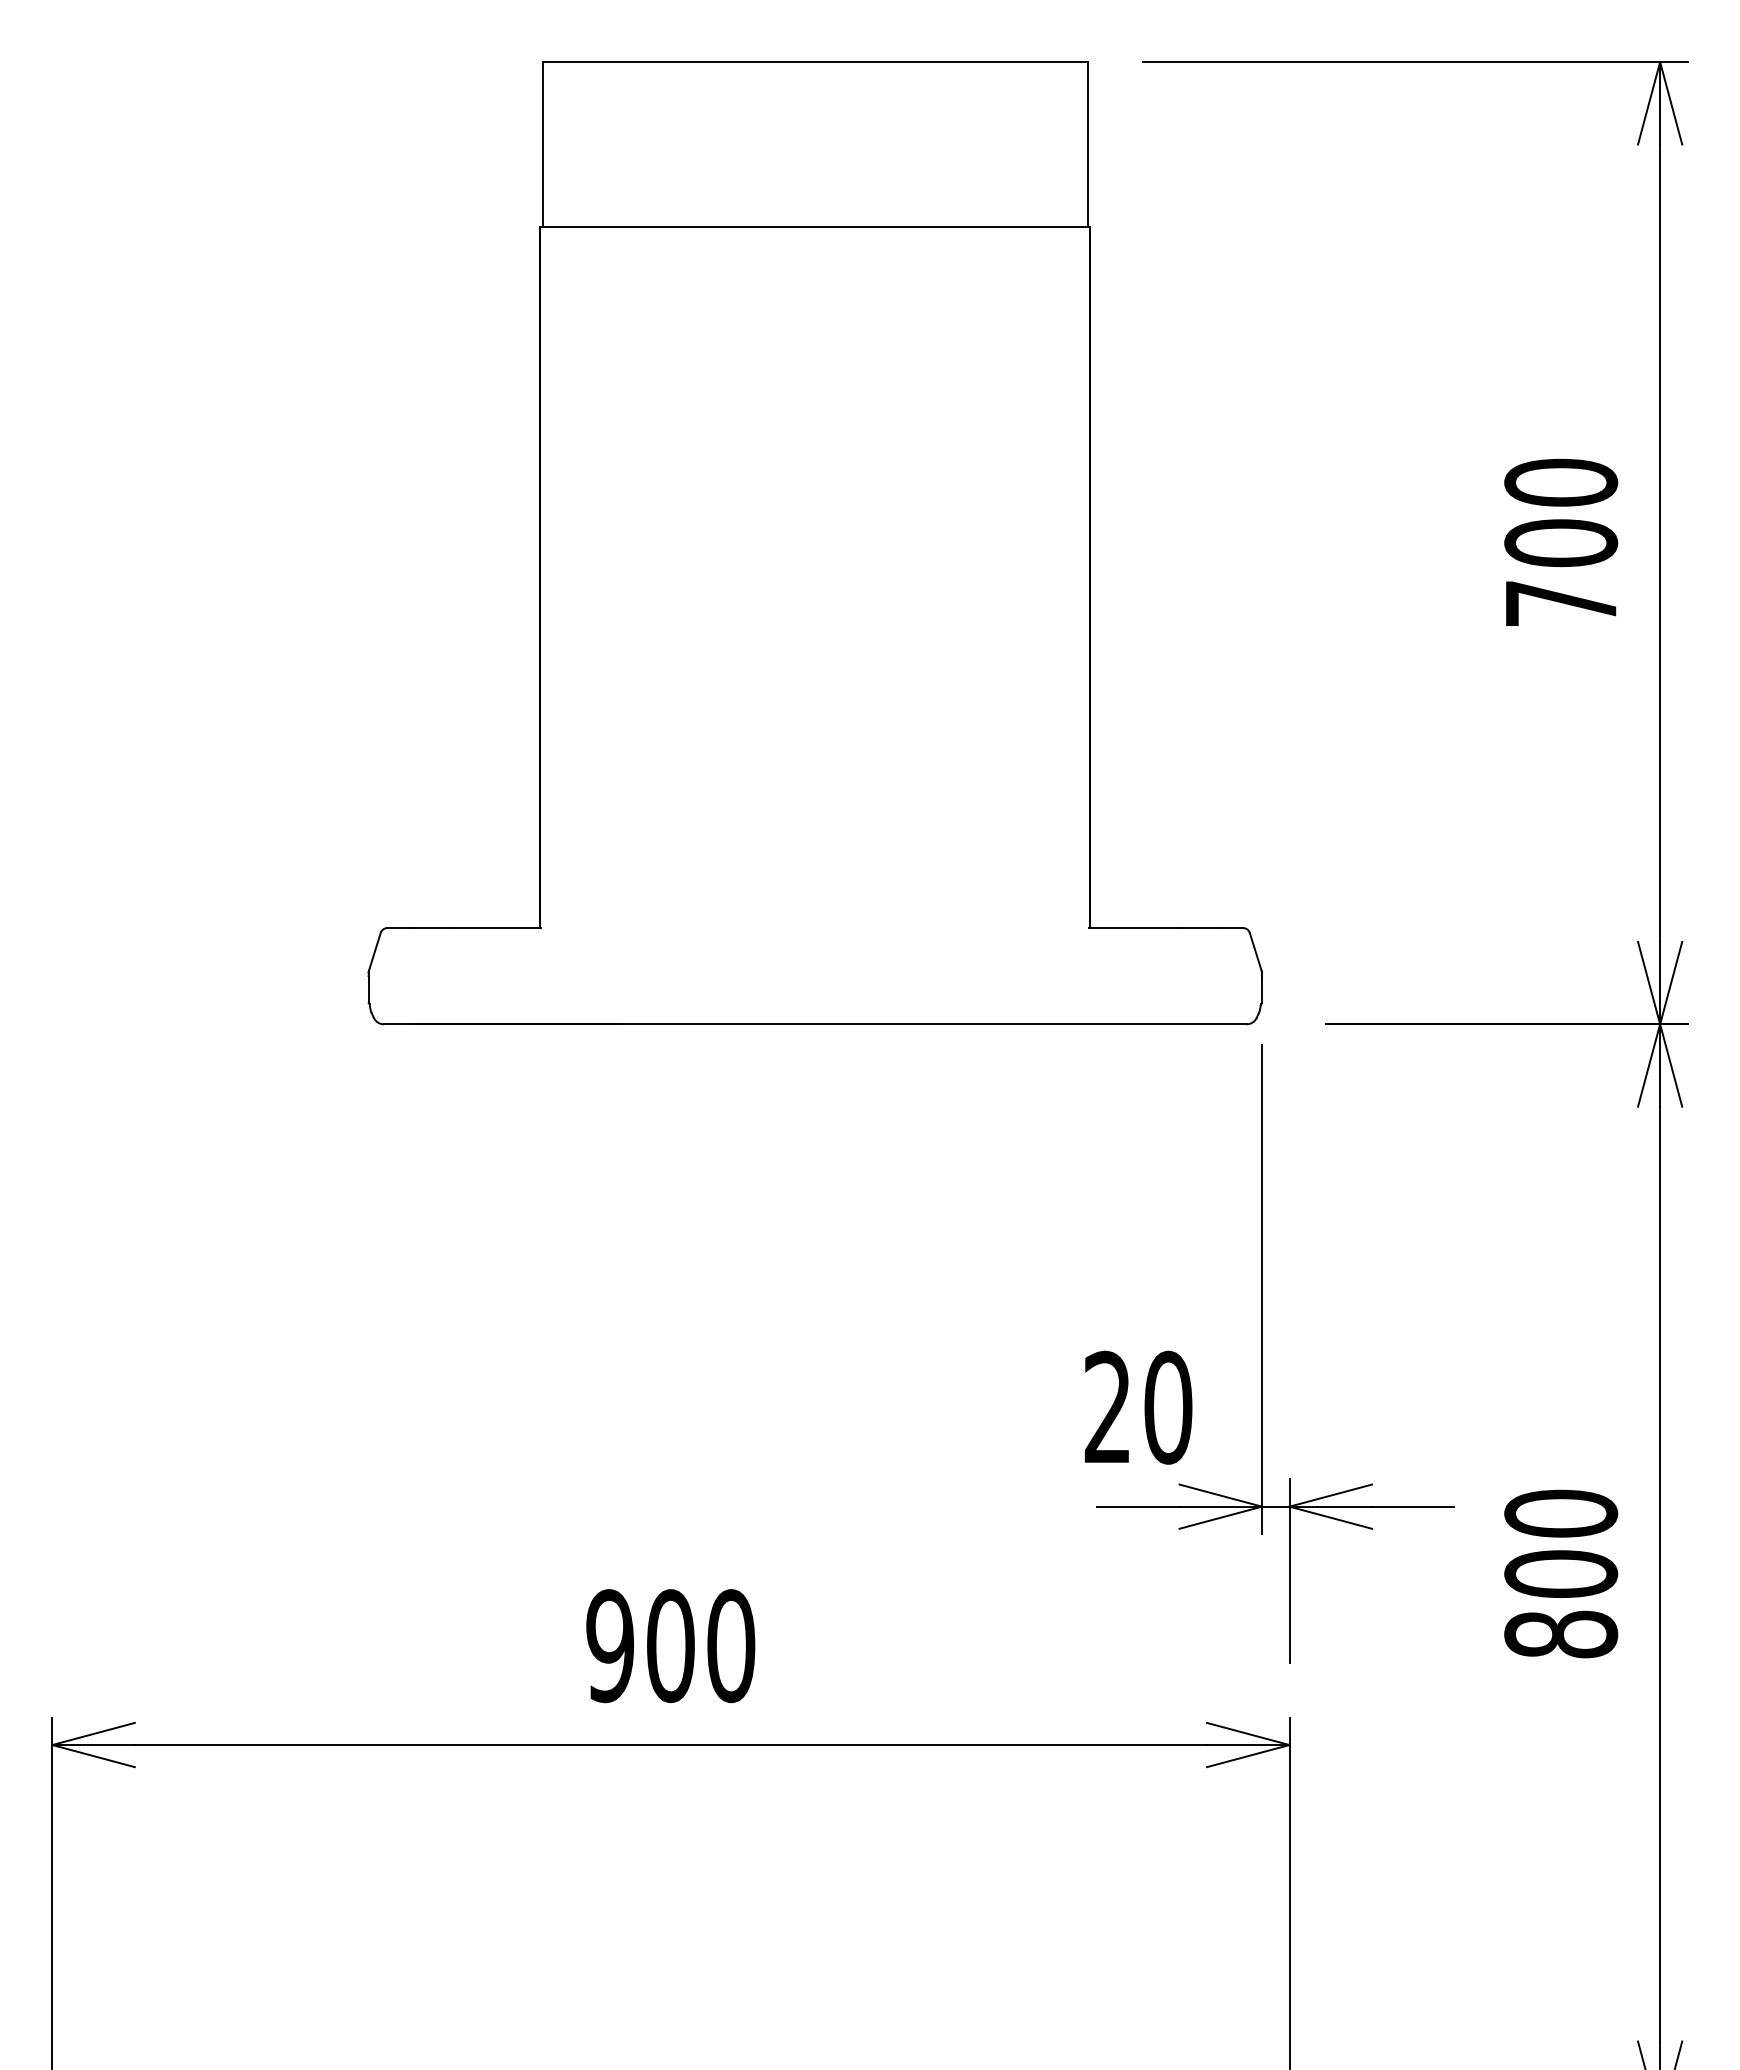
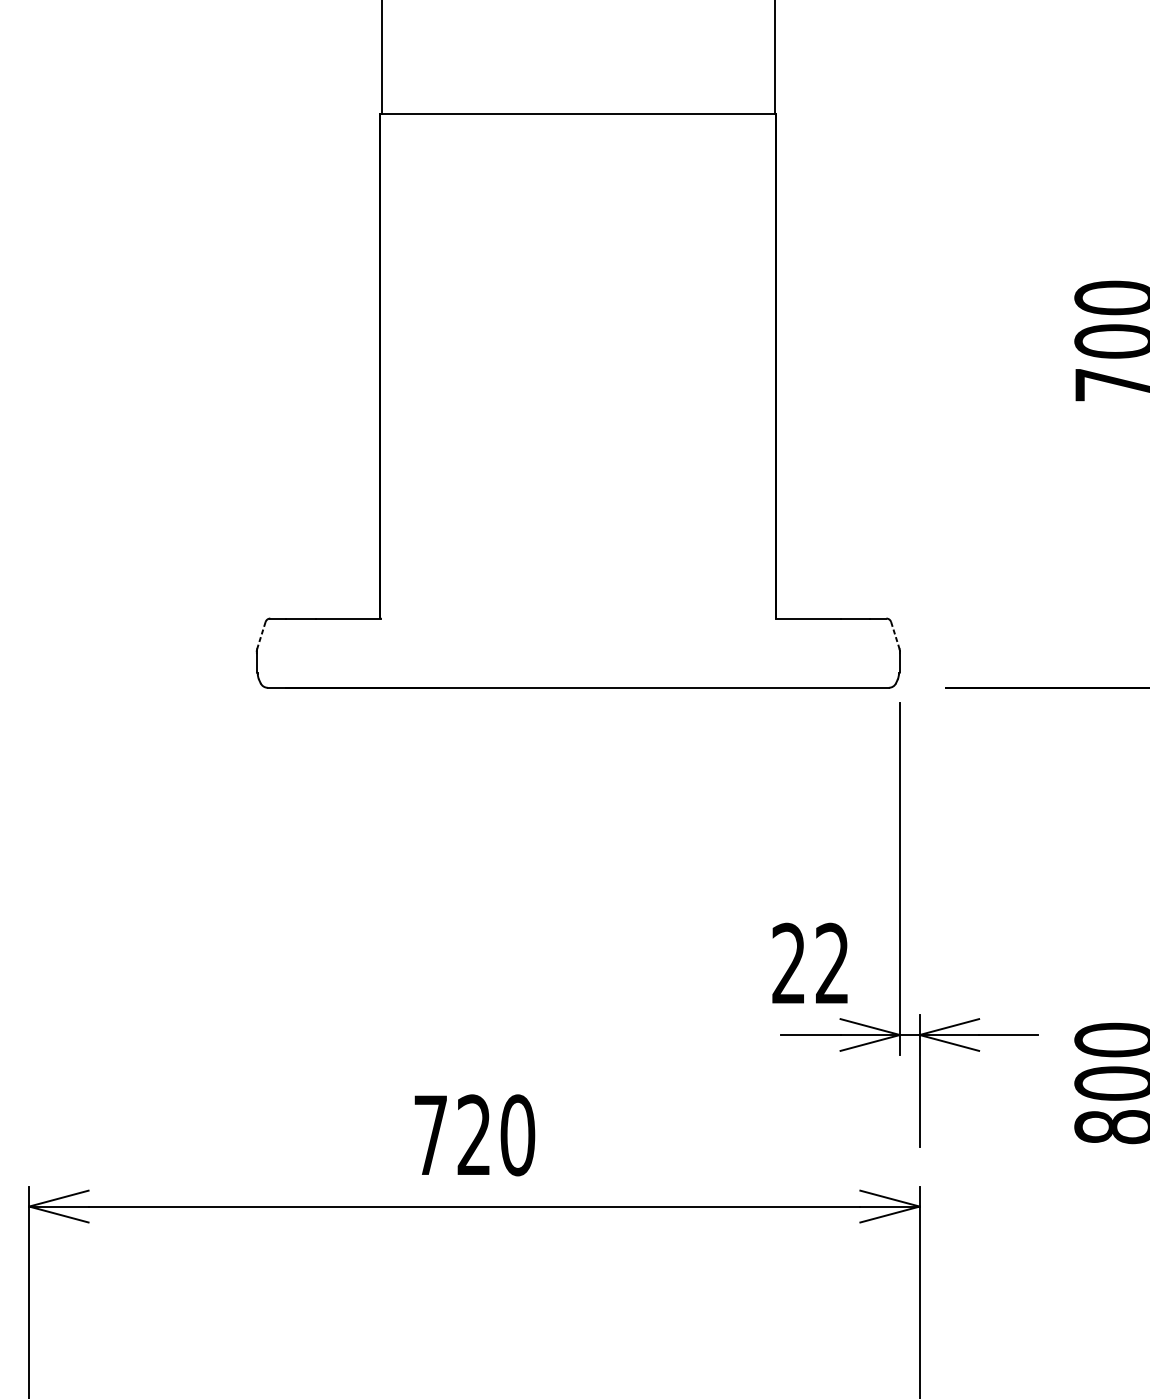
line: (374, 952) -> (261, 636), solid -> dashed
line: (1255, 952) -> (895, 636), solid -> dashed
text: (1168, 1407) -> (832, 963), 20 -> 22
text: (640, 1646) -> (452, 1135), 900 -> 720

